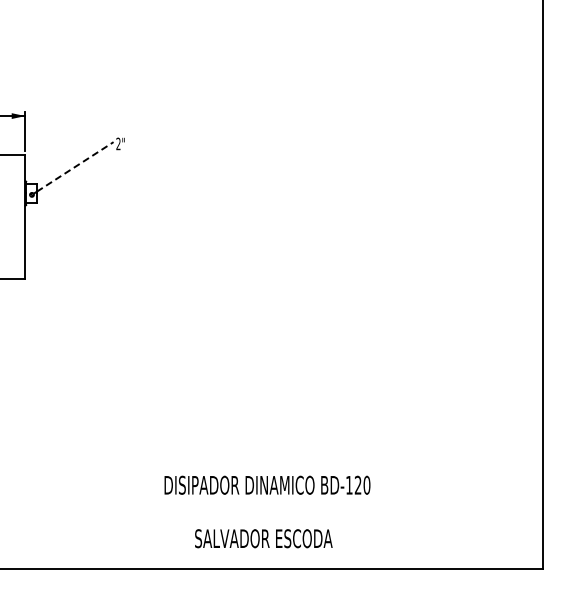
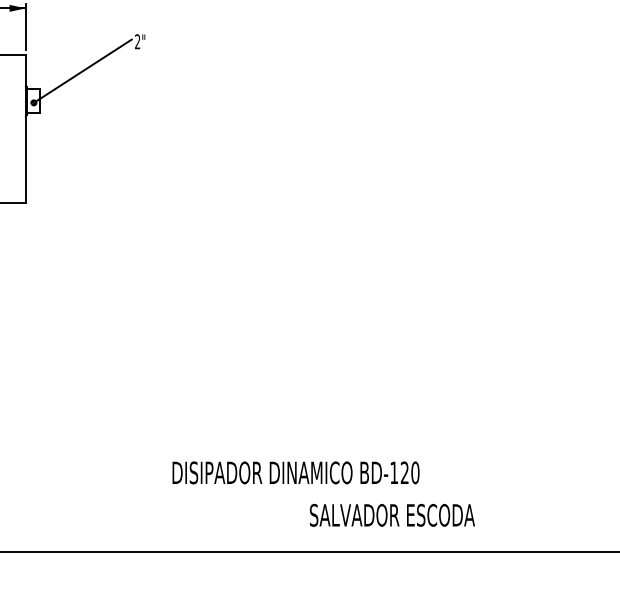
line: (75, 166) -> (86, 68), dashed -> solid
text: (267, 484) -> (296, 471), moved
text: (263, 538) -> (392, 515), moved

